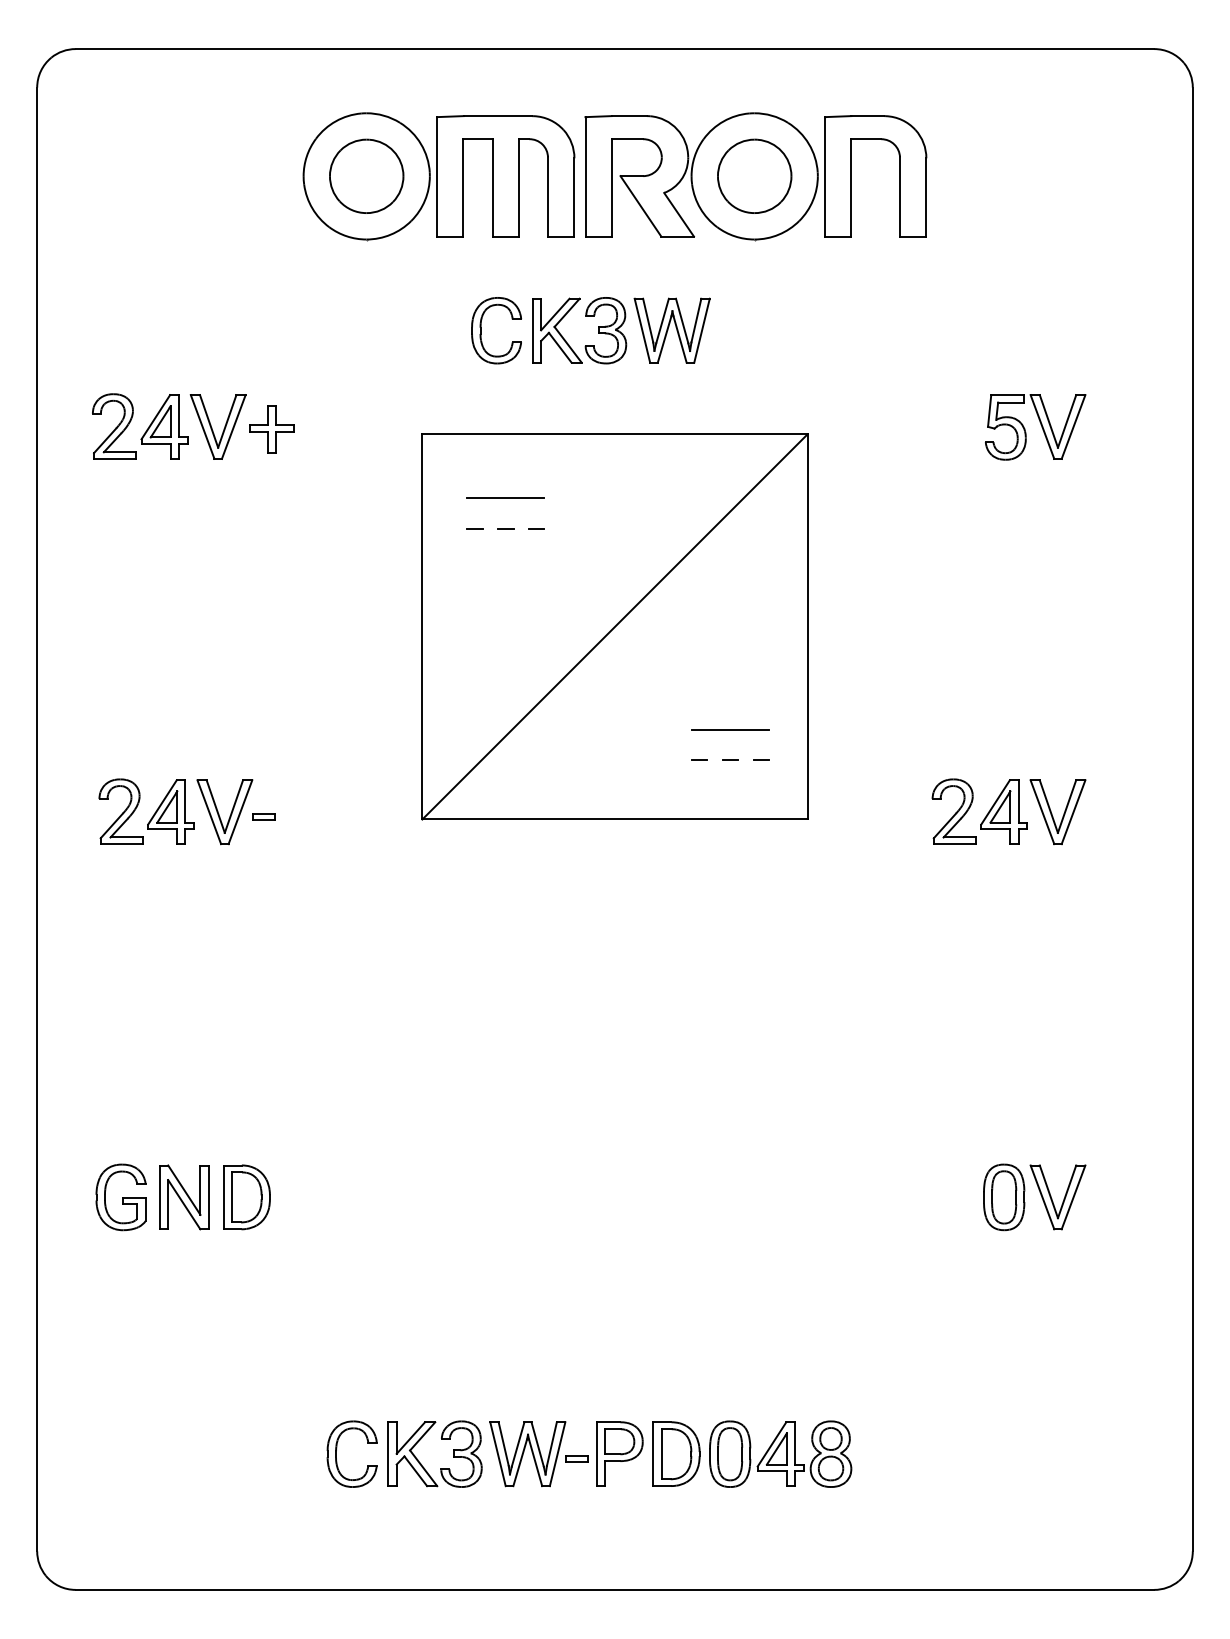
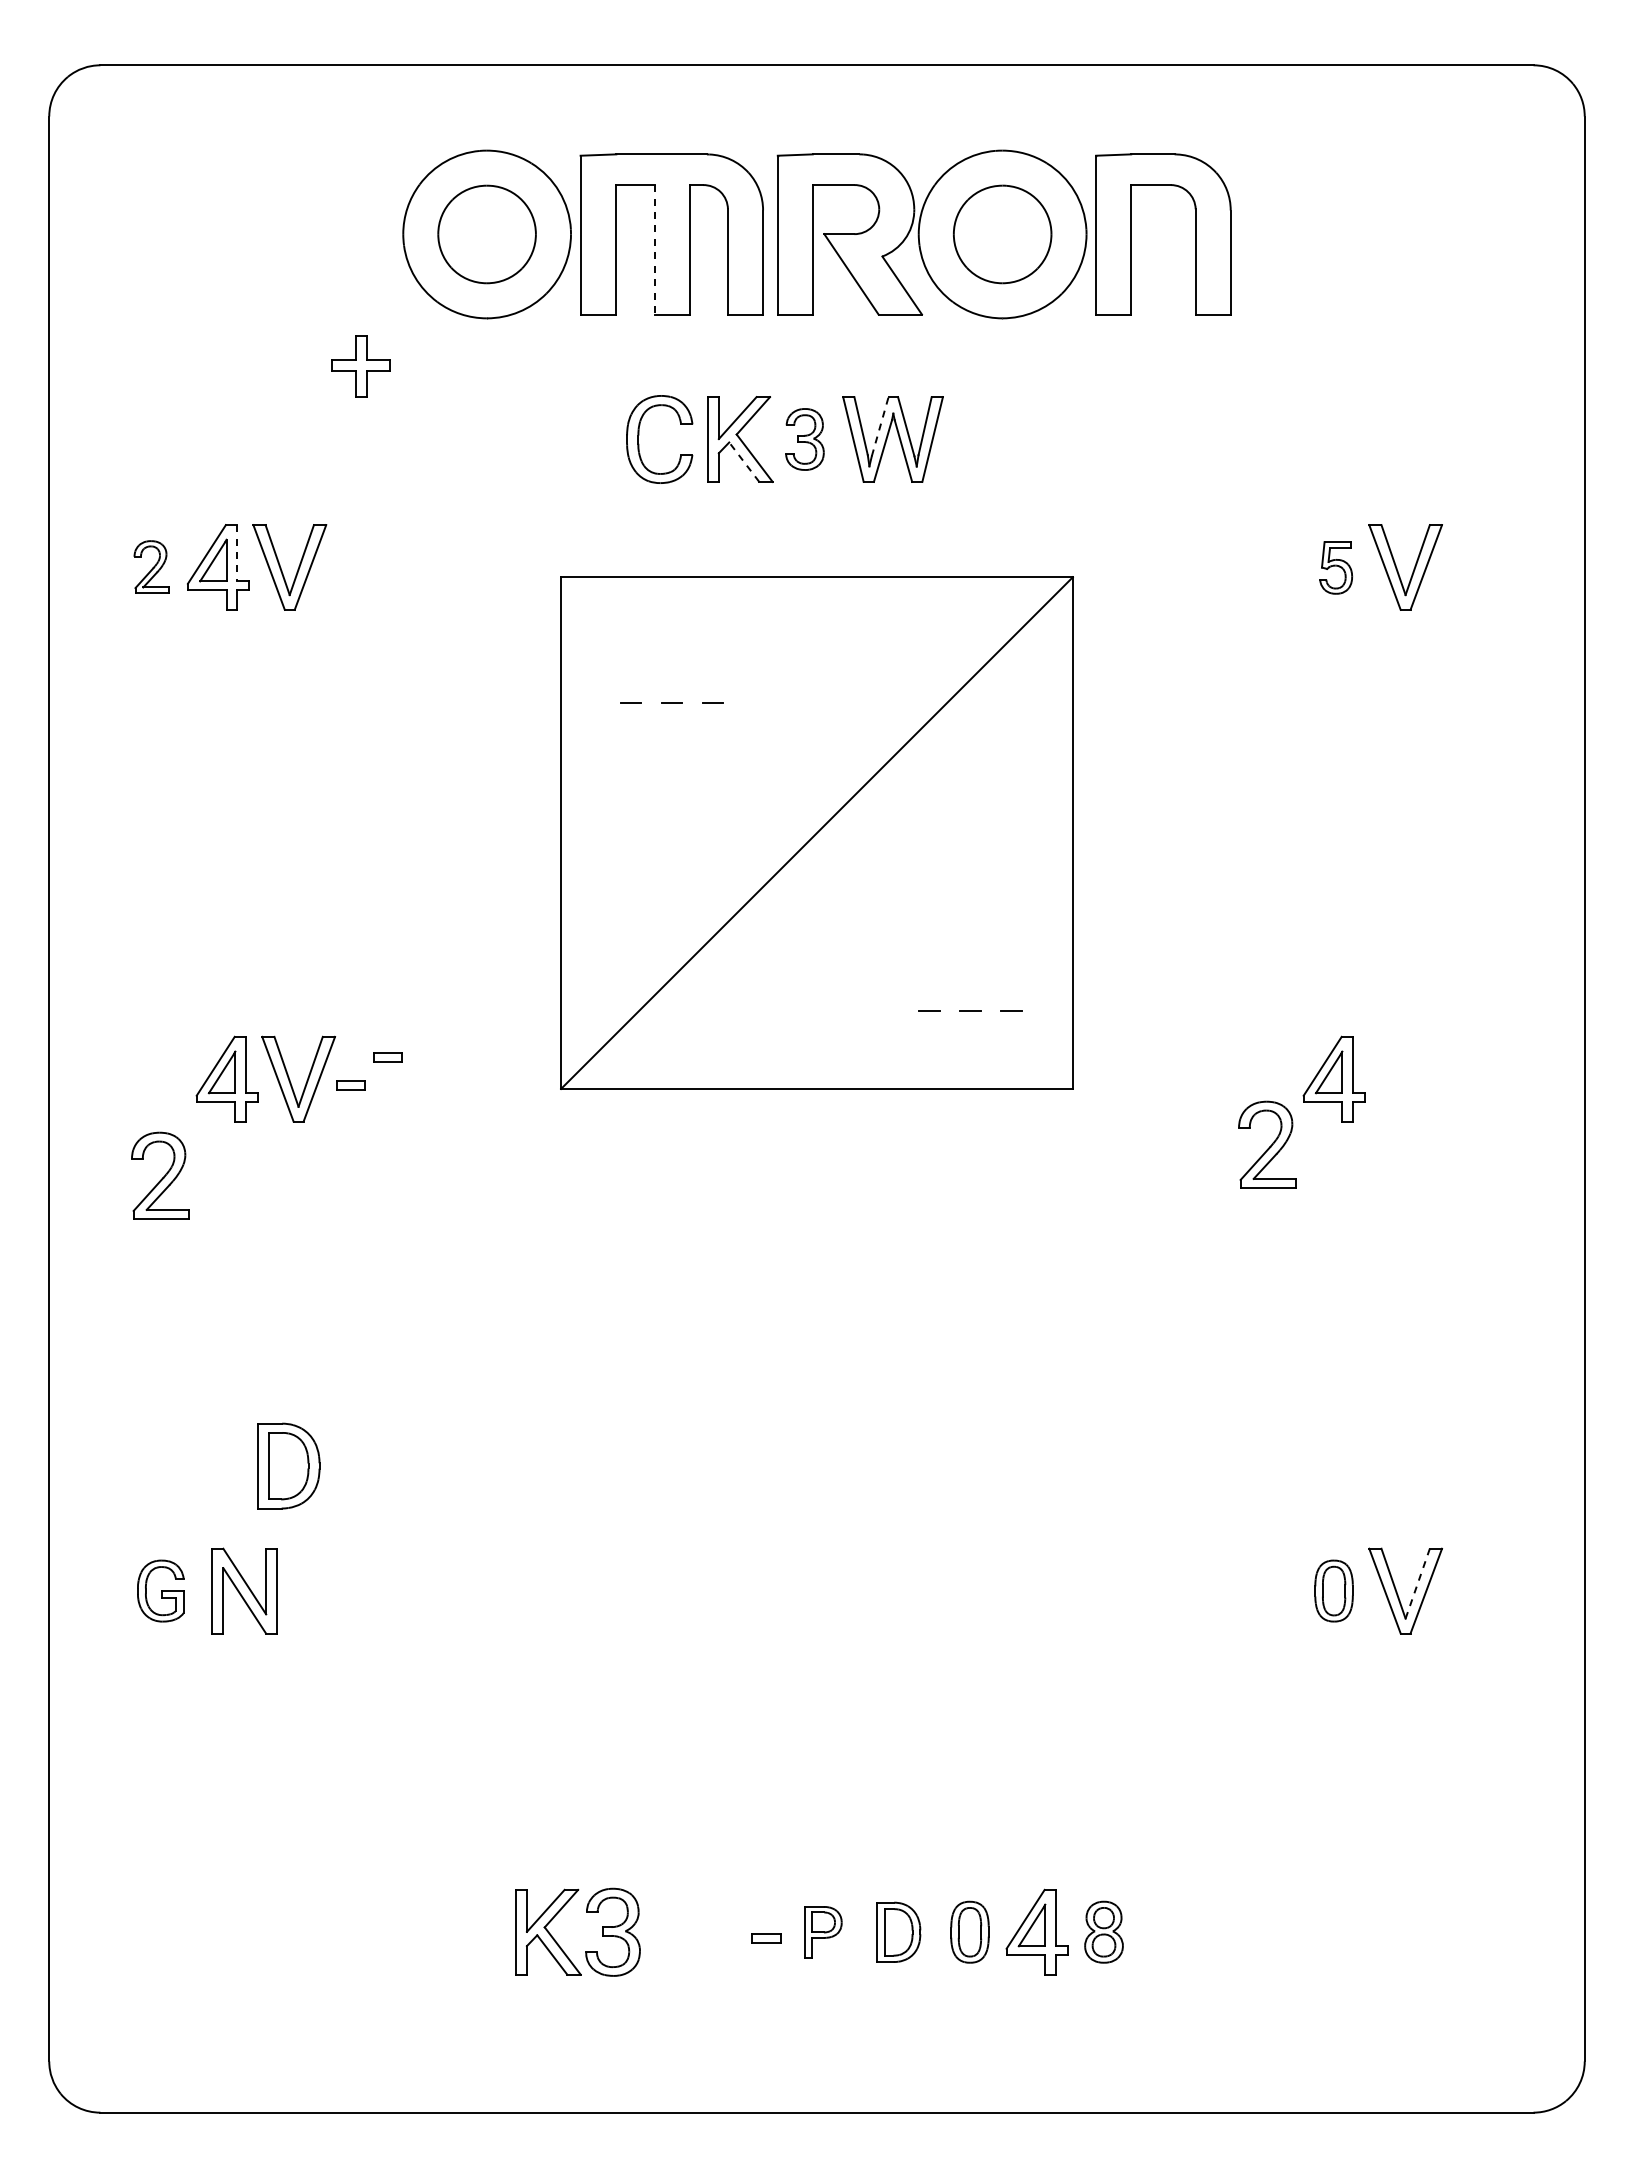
line: (492, 187) -> (654, 249), solid -> dashed
line: (662, 320) -> (880, 426), solid -> dashed
part: (605, 330) -> (804, 439), size x0.7
line: (560, 347) -> (744, 462), solid -> dashed
line: (178, 416) -> (237, 553), solid -> dashed
part: (114, 426) -> (151, 566), size x0.6
part: (1005, 427) -> (1335, 567), size x0.6
part: (271, 429) -> (360, 366), moved
line: (505, 498) -> (671, 662), removed
line: (730, 729) -> (970, 969), removed
part: (291, 795) -> (387, 1057), added
part: (120, 811) -> (160, 1175), moved
part: (954, 811) -> (1267, 1144), moved
part: (1051, 812) -> (1397, 1079), removed
line: (1066, 1191) -> (1417, 1583), solid -> dashed
part: (120, 1196) -> (160, 1590), size x0.7
part: (246, 1196) -> (288, 1465), moved
part: (1003, 1196) -> (1333, 1590), size x0.7
part: (336, 1451) -> (447, 1928), removed
part: (527, 1453) -> (700, 1931), removed
part: (729, 1453) -> (969, 1931), size x0.7
part: (830, 1453) -> (1103, 1931), size x0.7
part: (619, 1454) -> (823, 1932), size x0.6
part: (676, 1454) -> (898, 1932), size x0.7

